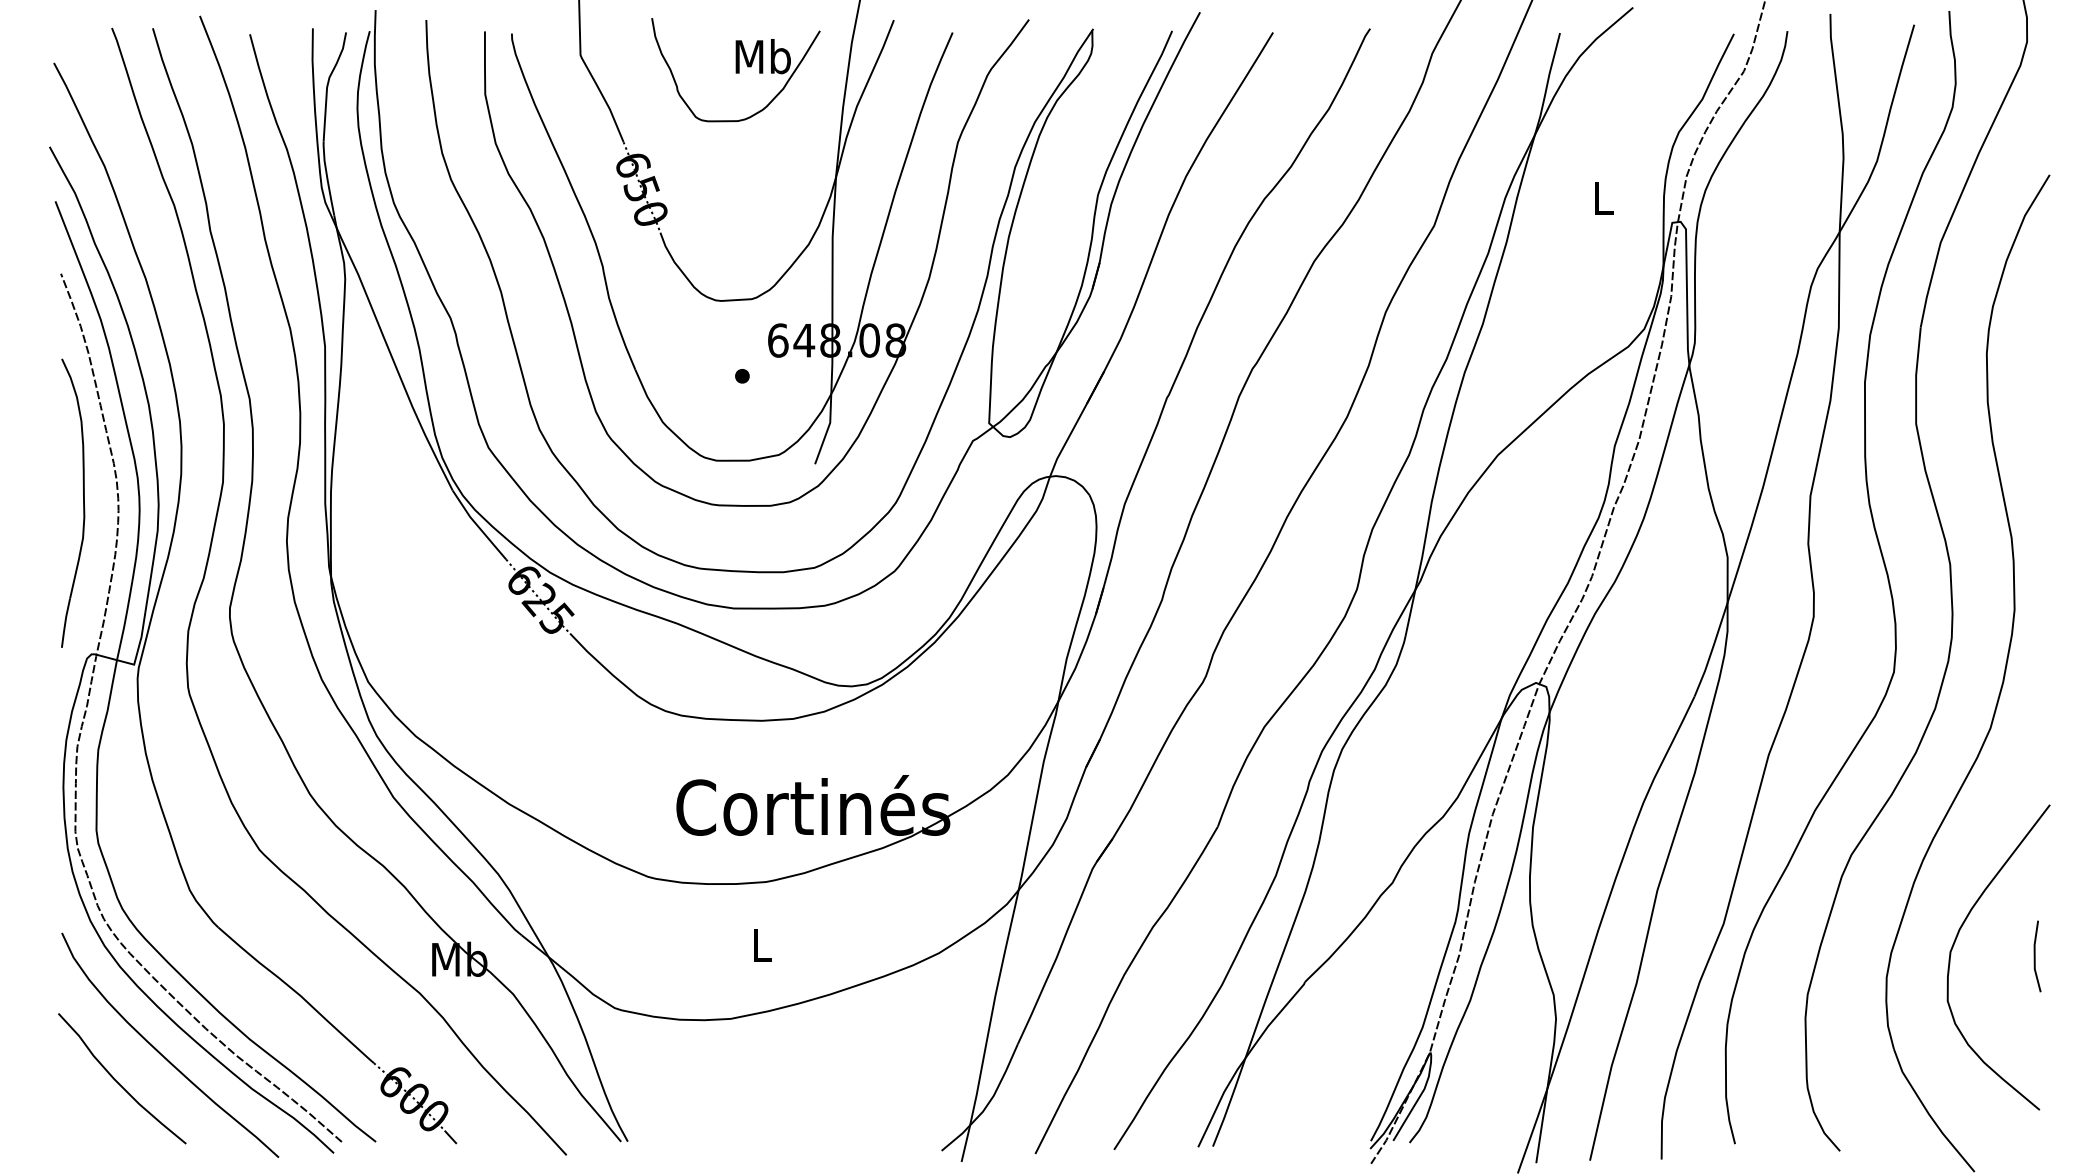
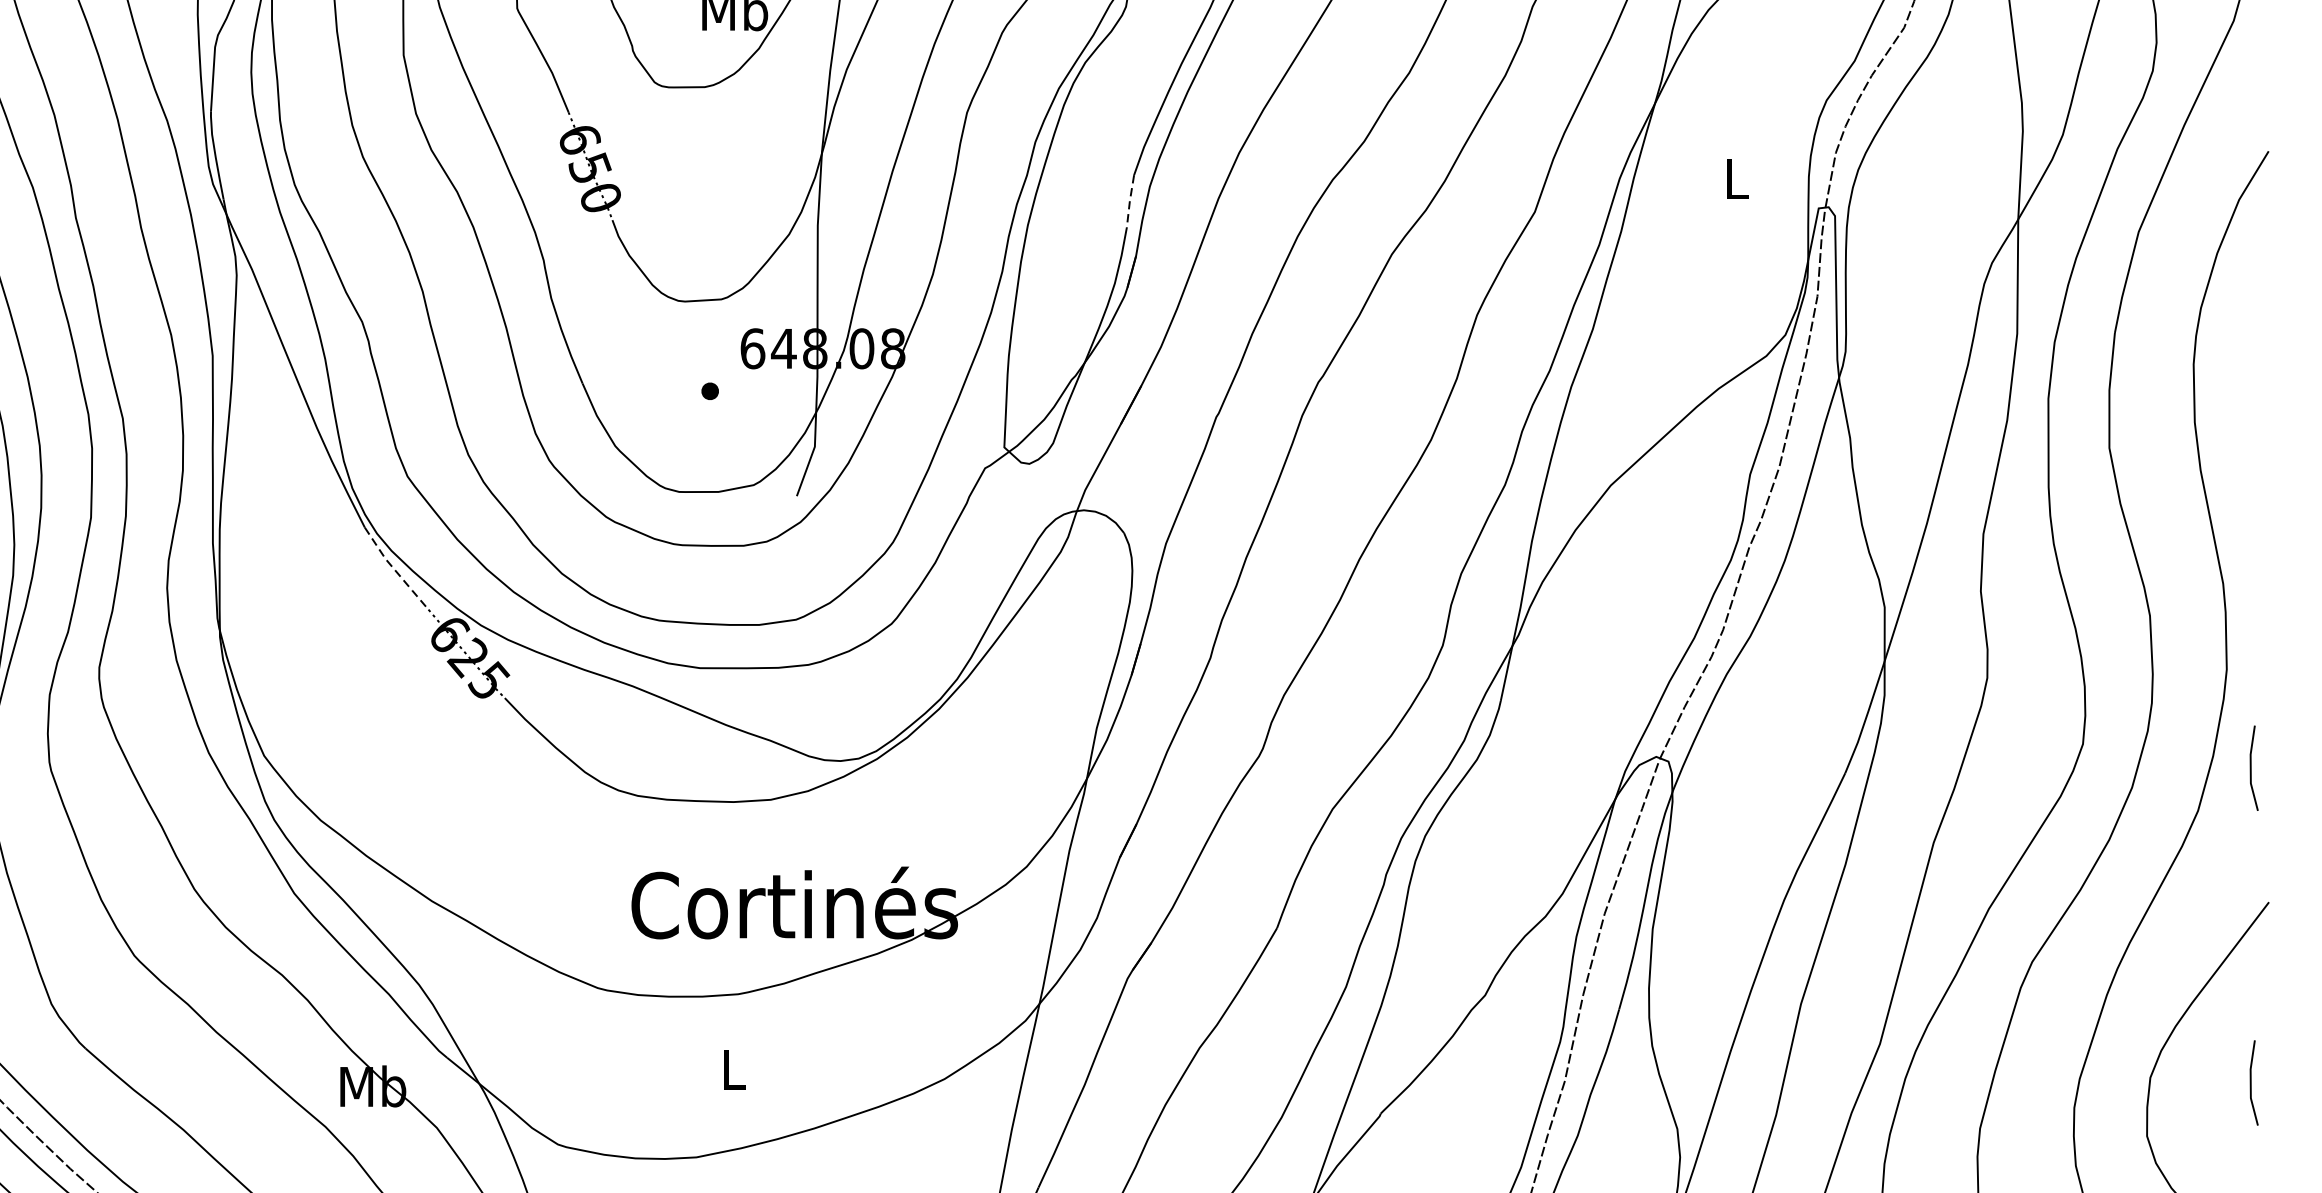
line: (1094, 216) -> (1129, 200), solid -> dashed
line: (478, 526) -> (395, 570), solid -> dashed
line: (2035, 692) -> (2251, 768), added

